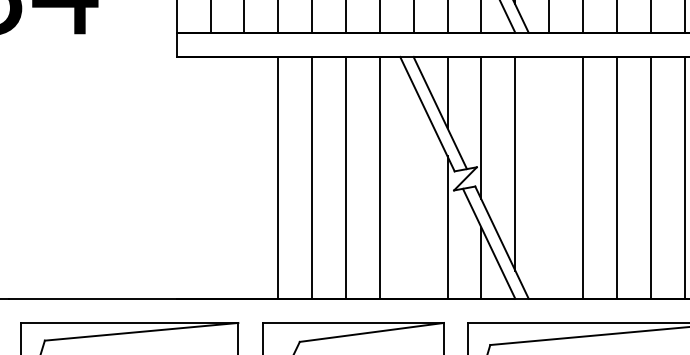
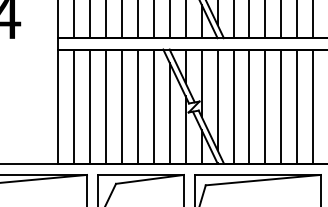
line: (175, 177) -> (57, 106), added
line: (209, 177) -> (73, 106), added
line: (243, 177) -> (89, 106), added
line: (549, 177) -> (233, 106), added
line: (413, 190) -> (169, 112), added

